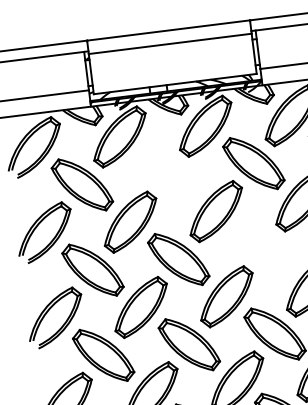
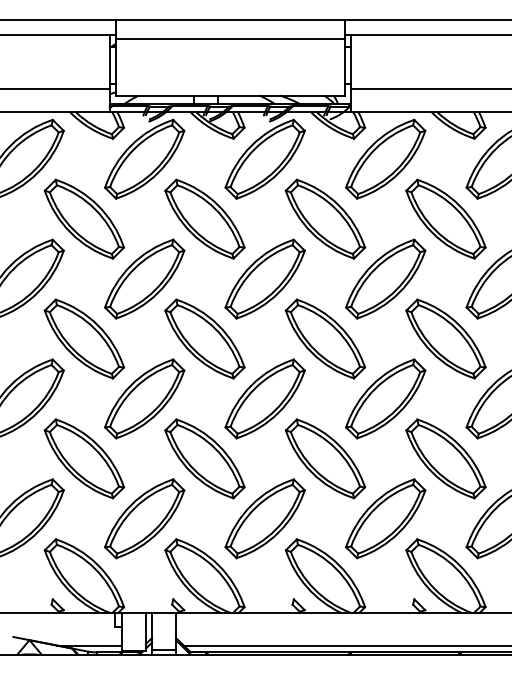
part: (167, 173) -> (204, 218), added
part: (264, 248) -> (325, 338), added

